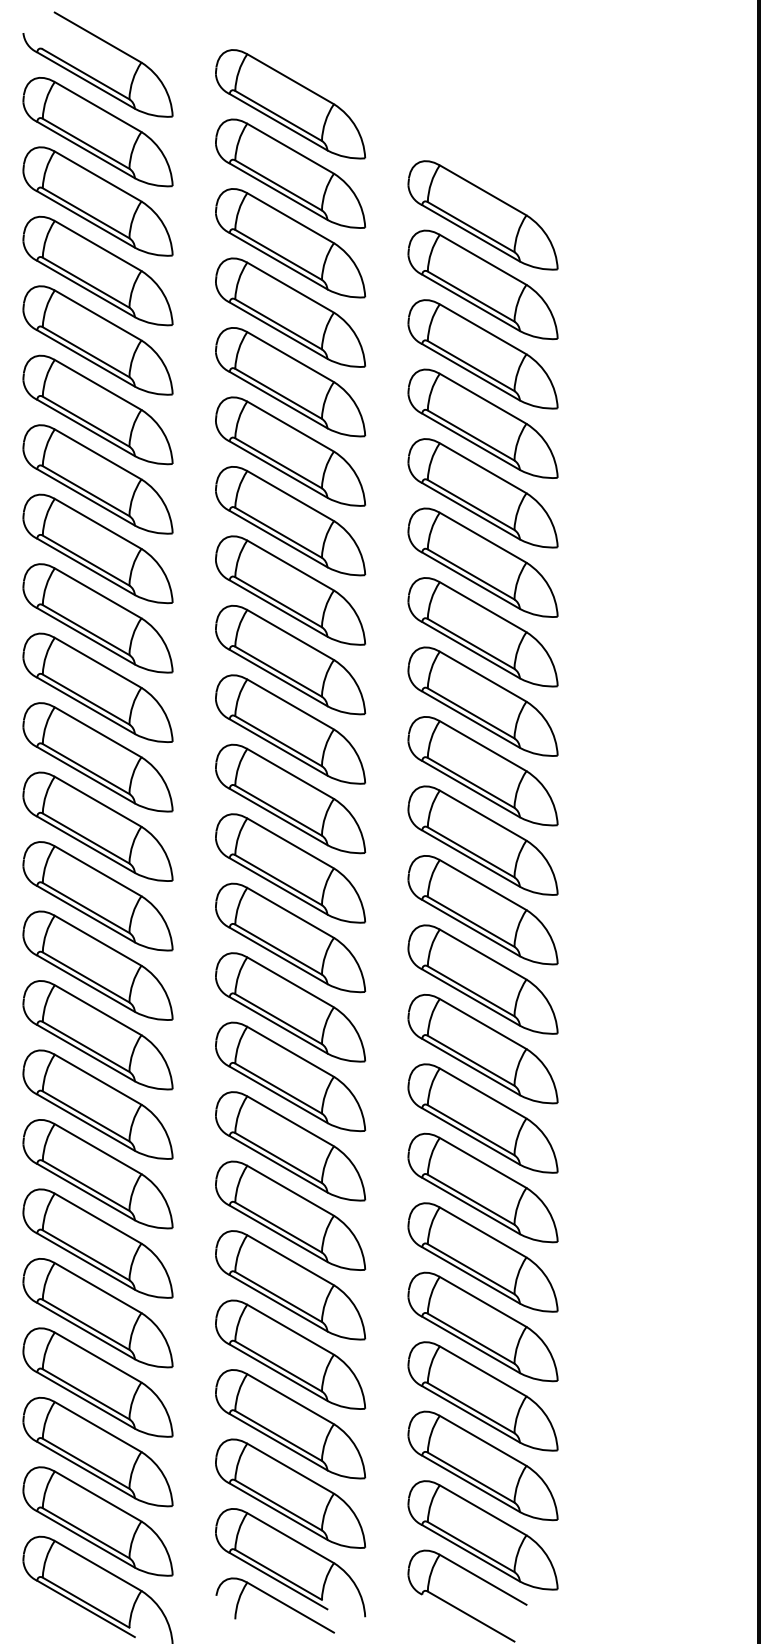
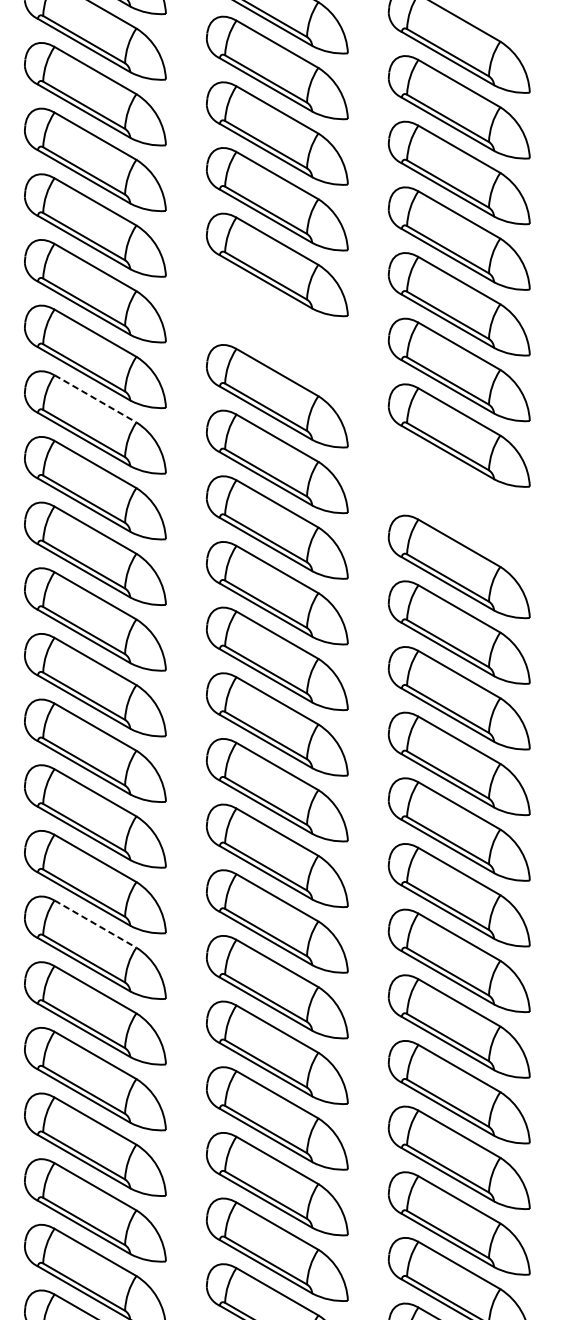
part: (290, 521) -> (277, 330), removed
line: (98, 593) -> (95, 398), solid -> dashed
part: (482, 701) -> (458, 501), removed
line: (98, 1149) -> (95, 924), solid -> dashed

